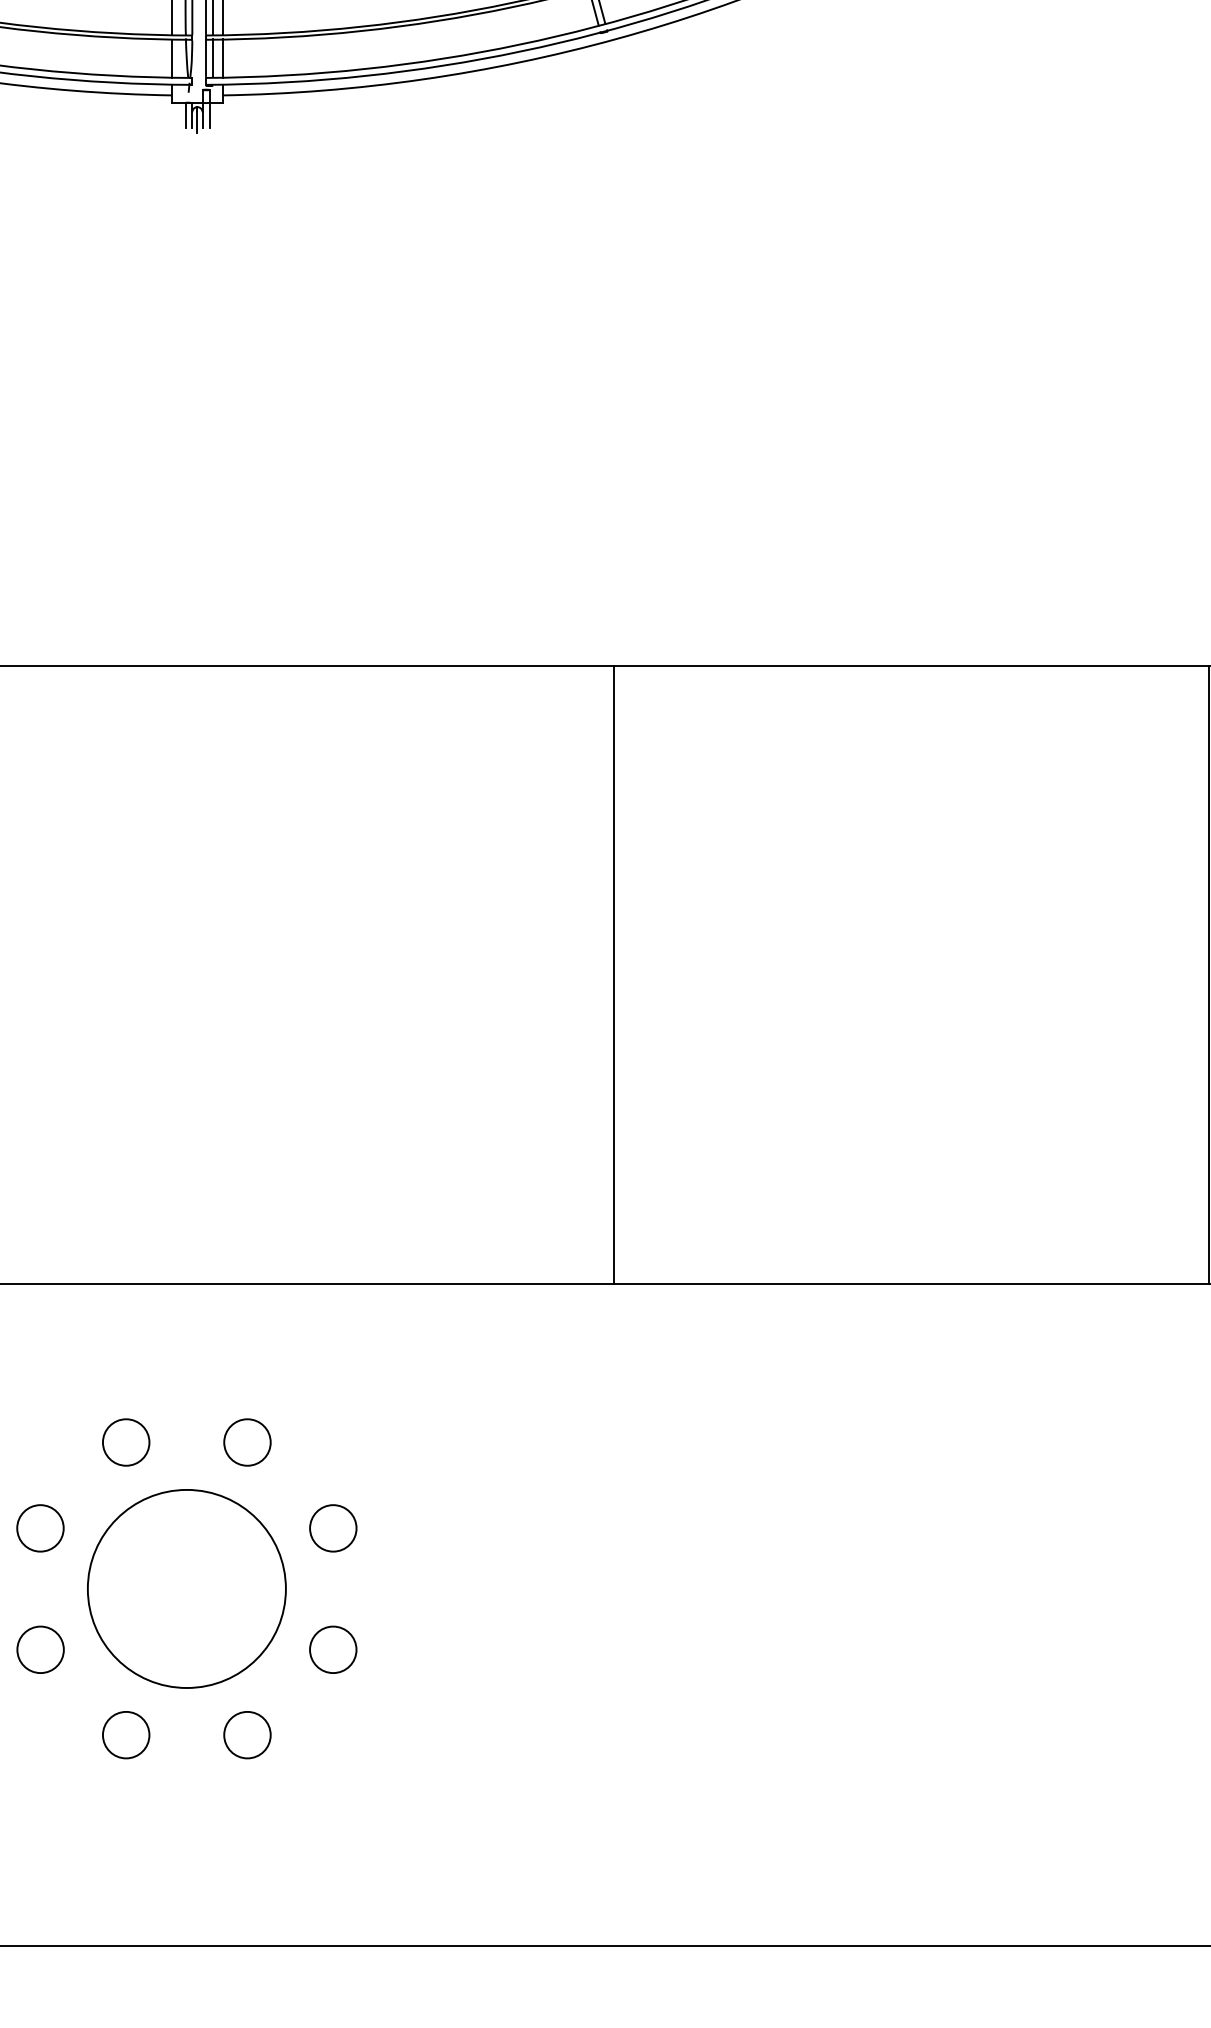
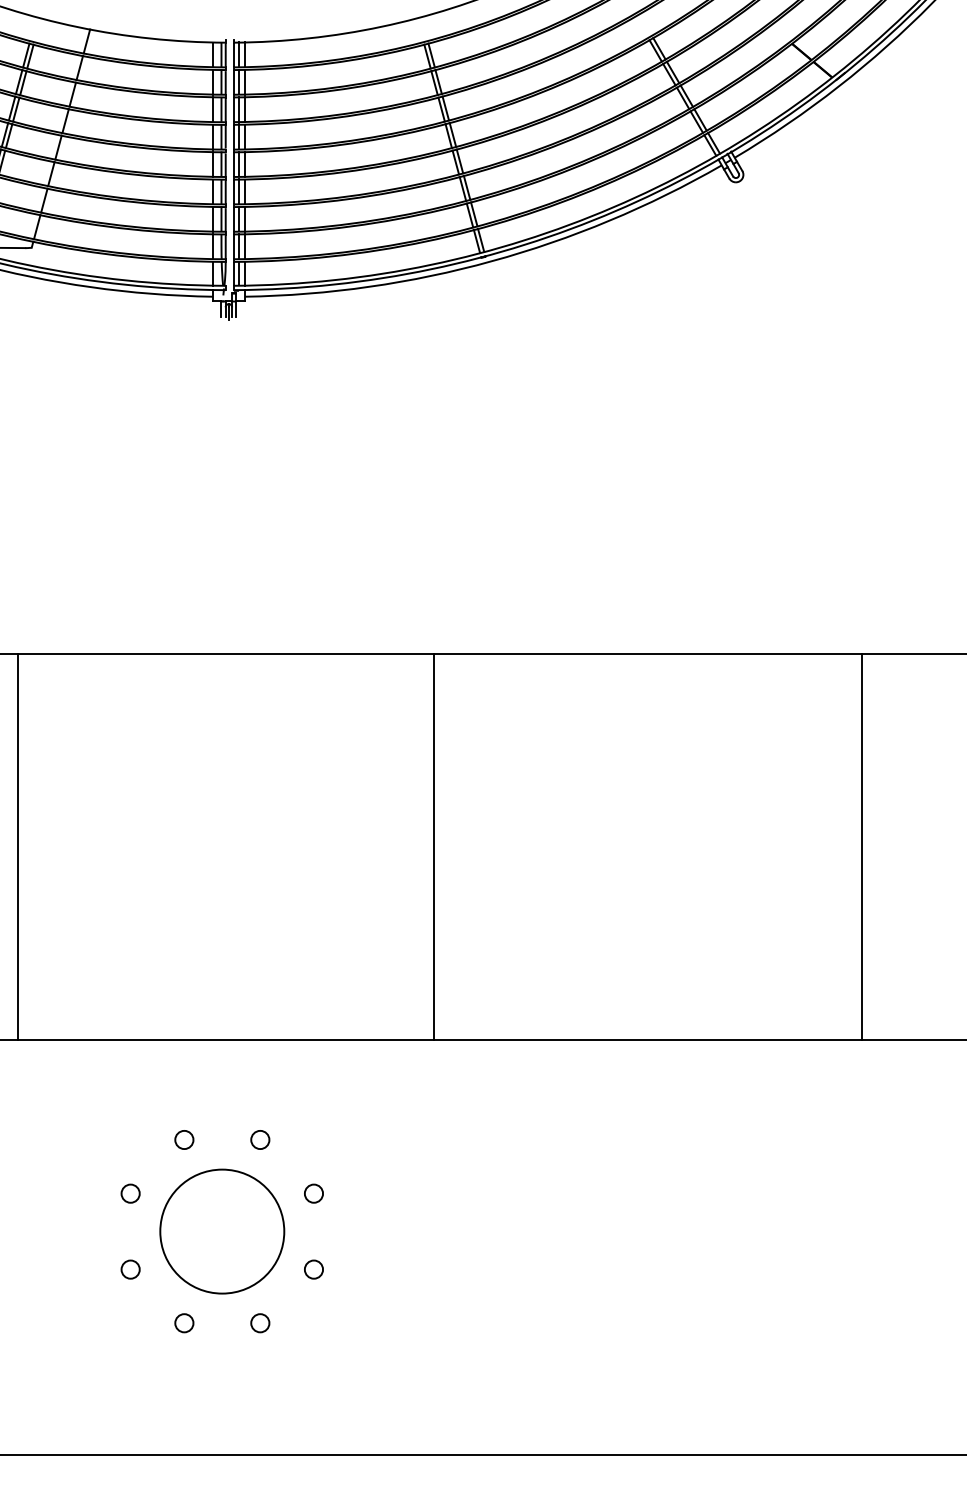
line: (613, 975) -> (433, 847), moved
circle: (126, 1441) -> (184, 1139), size x0.62
circle: (247, 1441) -> (260, 1139), size x0.62
circle: (40, 1528) -> (130, 1193), size x0.62
circle: (332, 1528) -> (313, 1193), size x0.62
circle: (40, 1649) -> (130, 1269), size x0.62
circle: (332, 1649) -> (313, 1269), size x0.62
circle: (126, 1735) -> (184, 1323), size x0.62
circle: (247, 1735) -> (260, 1323), size x0.62

